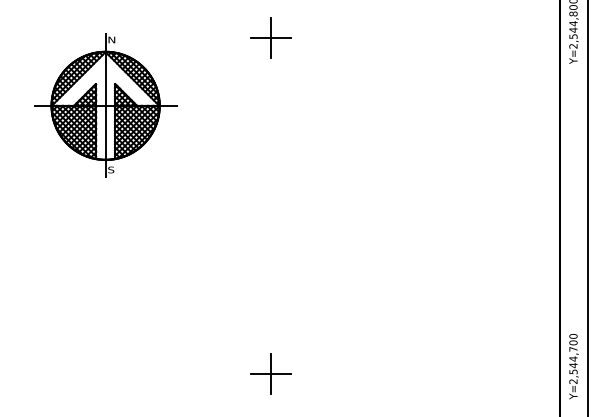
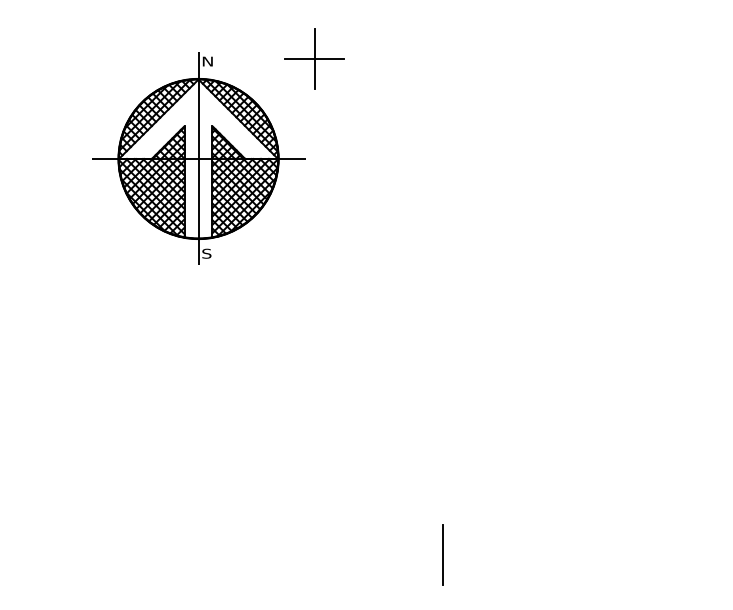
part: (270, 37) -> (313, 57), moved
line: (271, 373) -> (443, 554), removed

